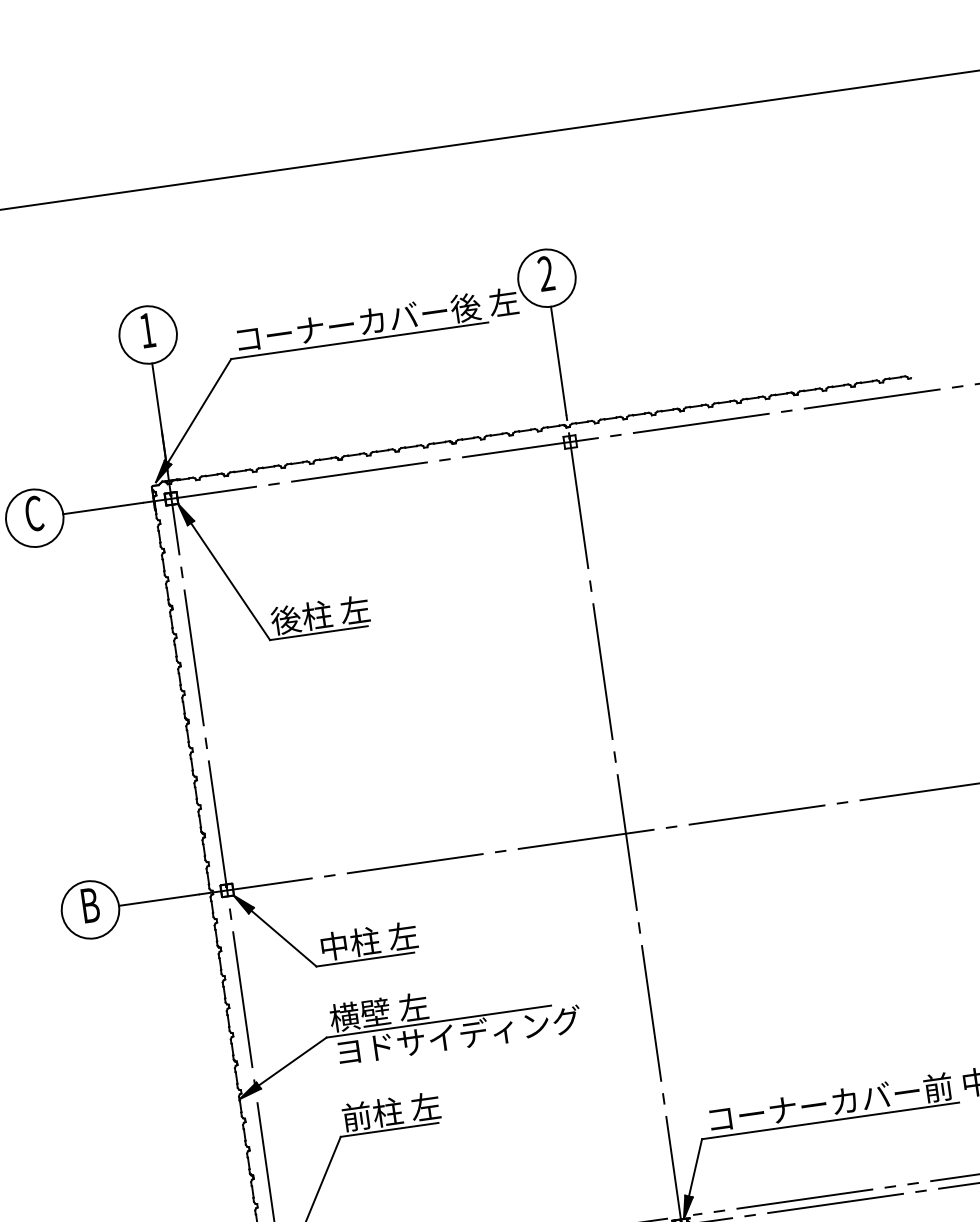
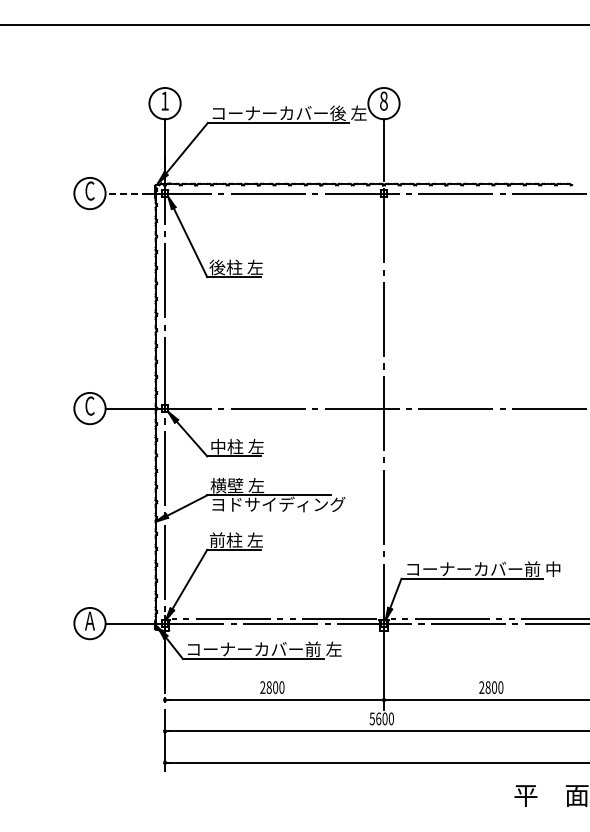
text: (545, 272) -> (383, 100), 2 -> 8
line: (103, 508) -> (127, 193), solid -> dashed
text: (88, 904) -> (89, 405), B -> C

